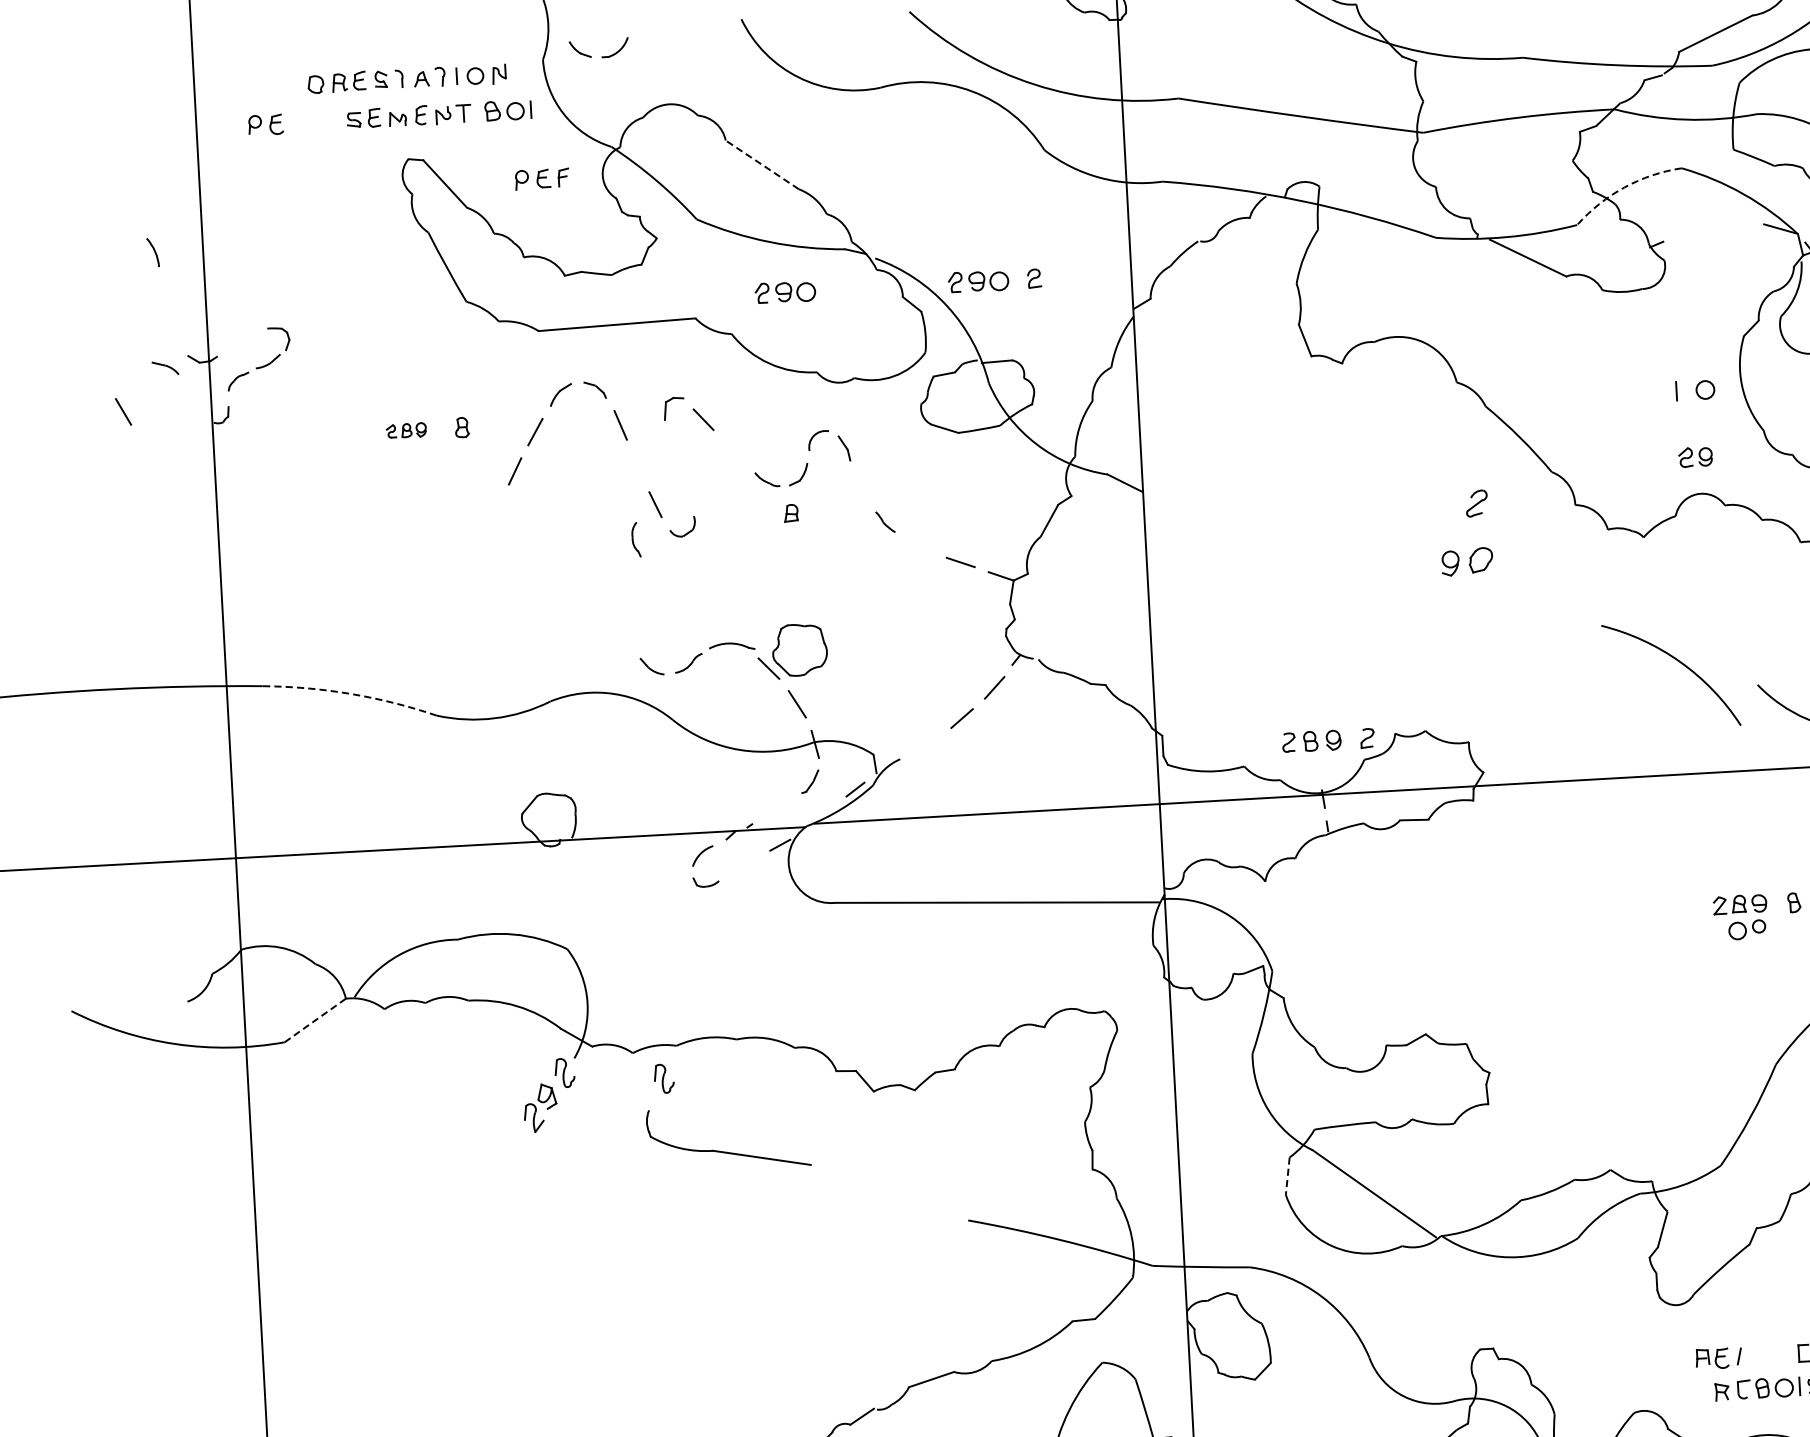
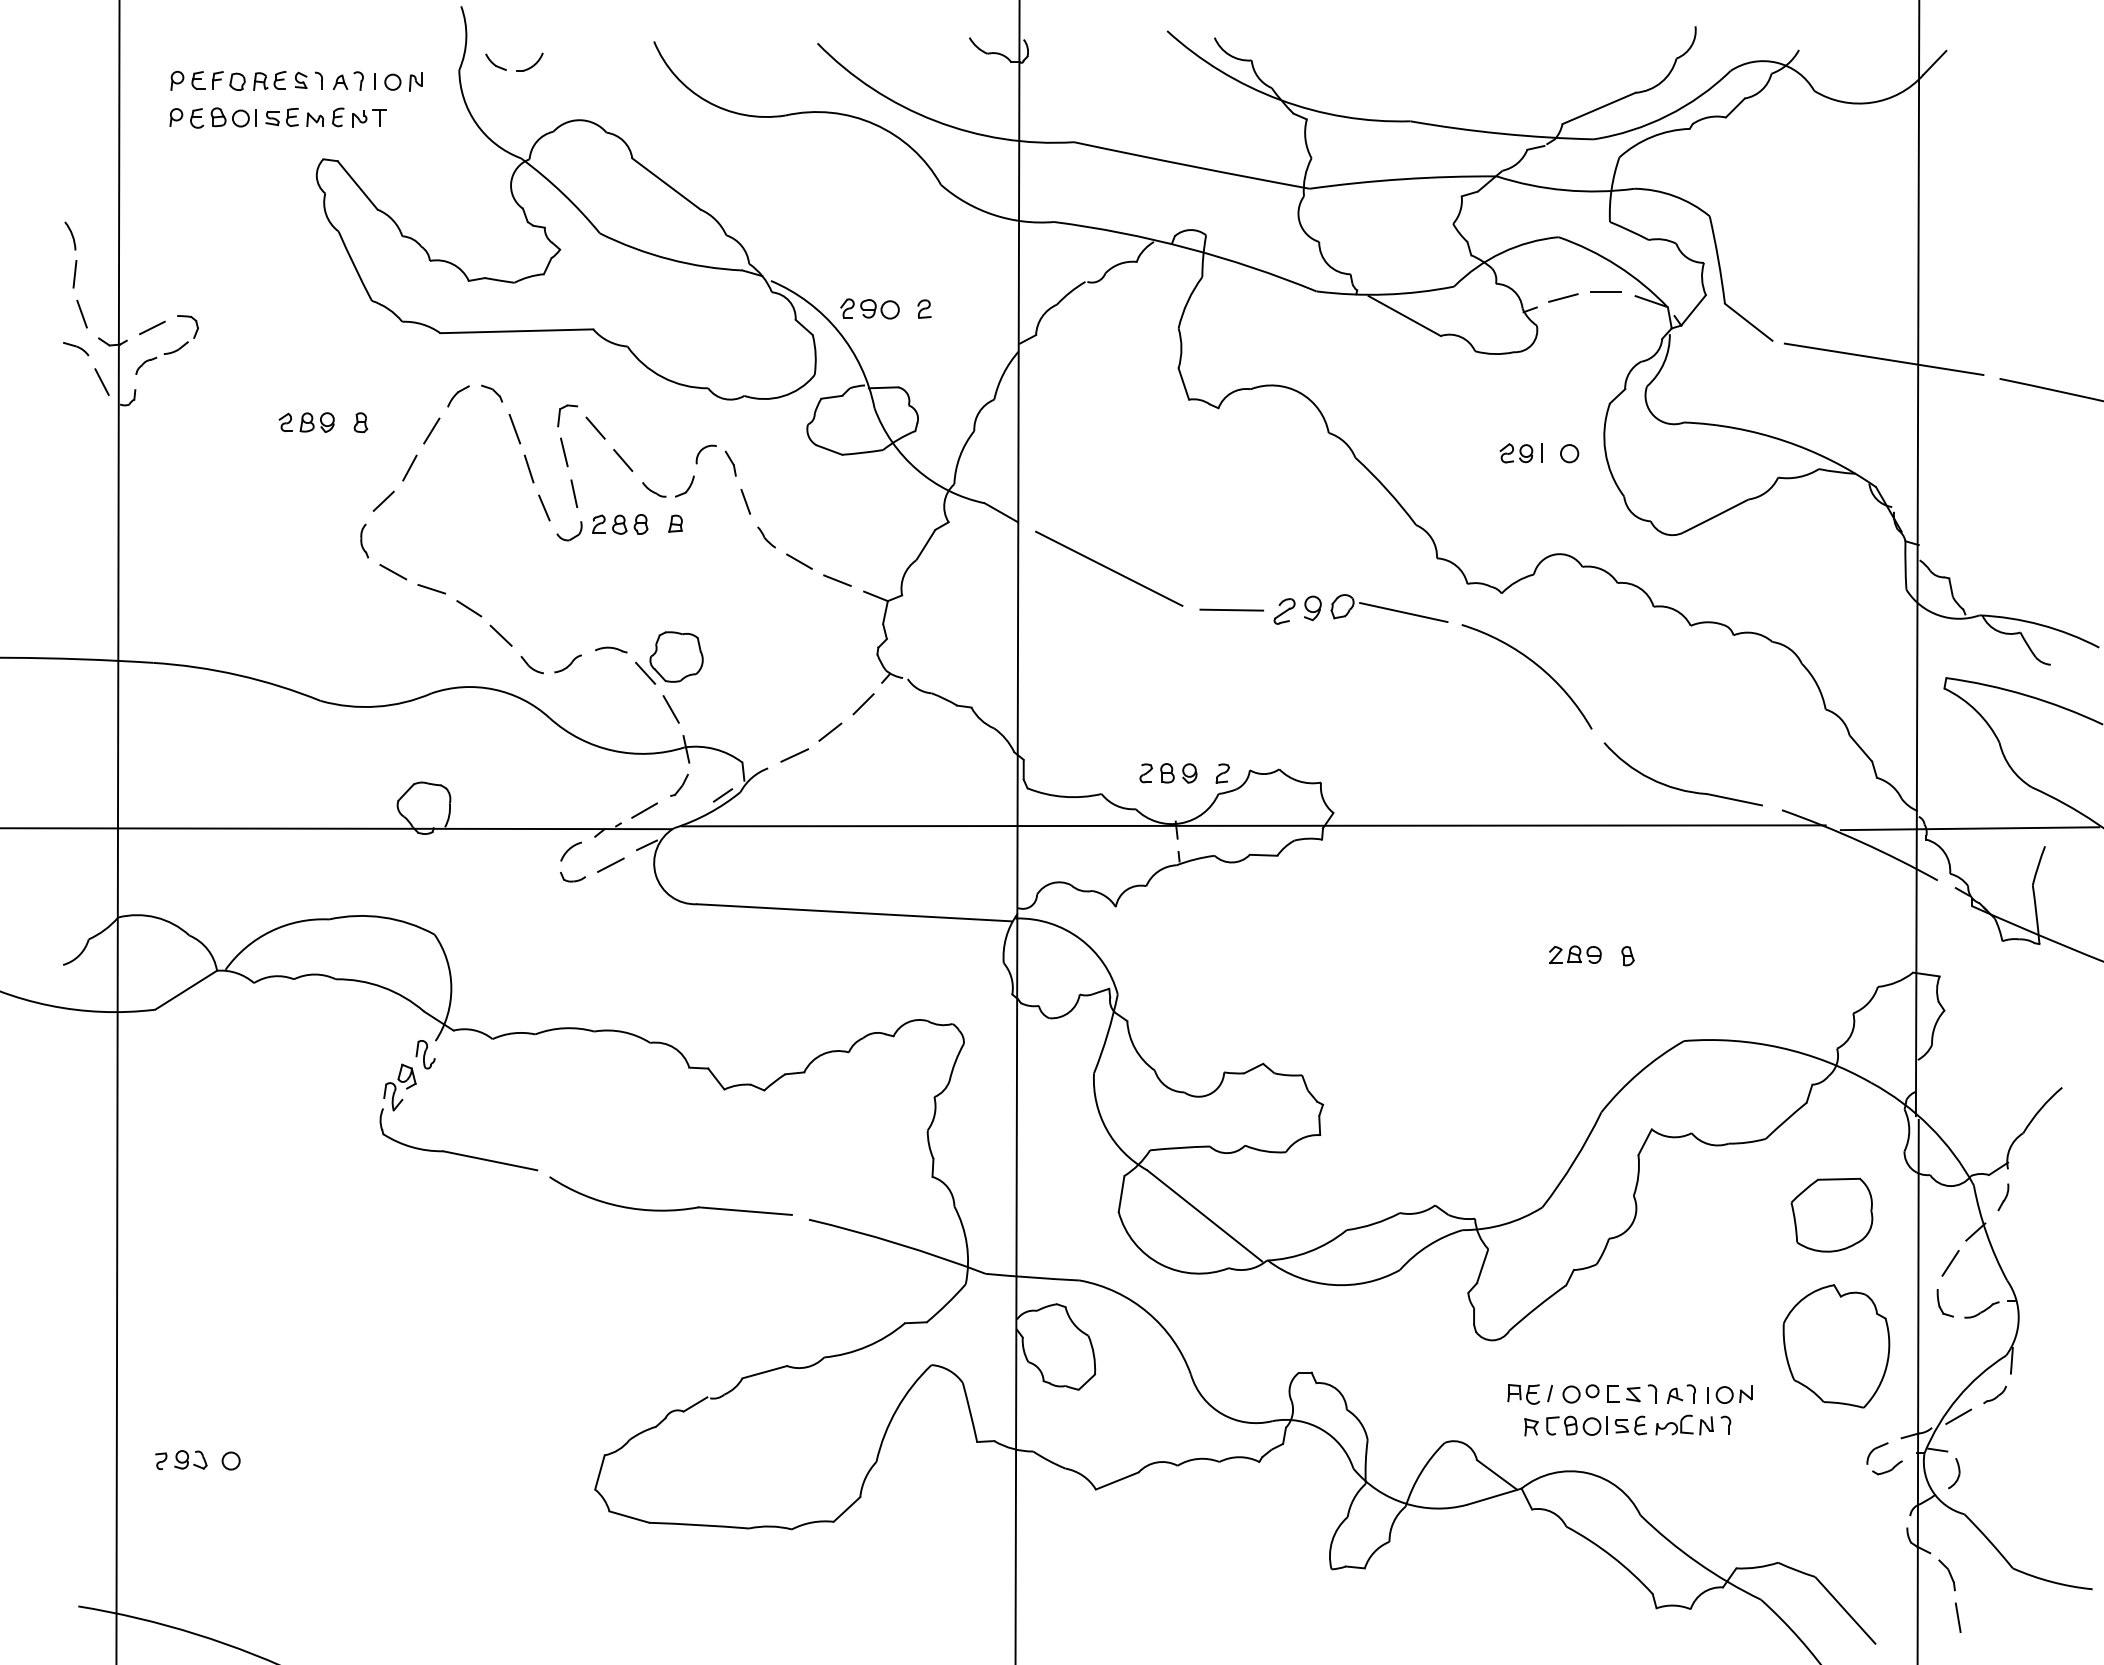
part: (507, 110) -> (233, 117), moved
line: (762, 165) -> (666, 184), dashed -> solid
part: (541, 178) -> (196, 80), moved
arc: (1624, 187) -> (1502, 252), dashed -> solid
line: (1733, 222) -> (1605, 292), added
line: (1690, 229) -> (1563, 297), added
line: (159, 290) -> (74, 273), added
part: (784, 291) -> (681, 308), removed
line: (168, 331) -> (81, 313), added
line: (242, 341) -> (152, 327), added
line: (122, 411) -> (101, 381), moved
part: (406, 430) -> (306, 422), size x1.43
line: (672, 446) -> (564, 452), added
line: (734, 451) -> (623, 460), added
part: (1695, 457) -> (1516, 453), moved
line: (636, 464) -> (528, 468), added
line: (861, 486) -> (745, 501), added
line: (685, 488) -> (574, 493), added
part: (1476, 503) -> (1284, 611), moved
line: (489, 506) -> (383, 500), added
part: (734, 517) -> (620, 524), added
line: (1239, 534) -> (1109, 568), added
part: (635, 539) -> (364, 540), moved
line: (920, 544) -> (799, 561), added
line: (1543, 562) -> (1403, 612), added
line: (1367, 569) -> (1231, 609), added
line: (504, 579) -> (393, 572), added
line: (544, 593) -> (431, 588), added
line: (584, 612) -> (469, 608), added
line: (617, 638) -> (500, 635), added
part: (732, 646) -> (611, 649), size x0.71
arc: (1677, 661) -> (1533, 663), moved
arc: (350, 694) -> (238, 675), dashed -> solid
line: (926, 744) -> (794, 755), added
line: (775, 809) -> (644, 810), added
line: (743, 867) -> (610, 864), added
part: (1746, 929) -> (1580, 1393), moved
line: (315, 1020) -> (186, 990), dashed -> solid
part: (664, 1078) -> (521, 1065), removed
part: (725, 1151) -> (455, 1152), moved
line: (1287, 1176) -> (1121, 1194), dashed -> solid
part: (825, 1217) -> (670, 1209), added

